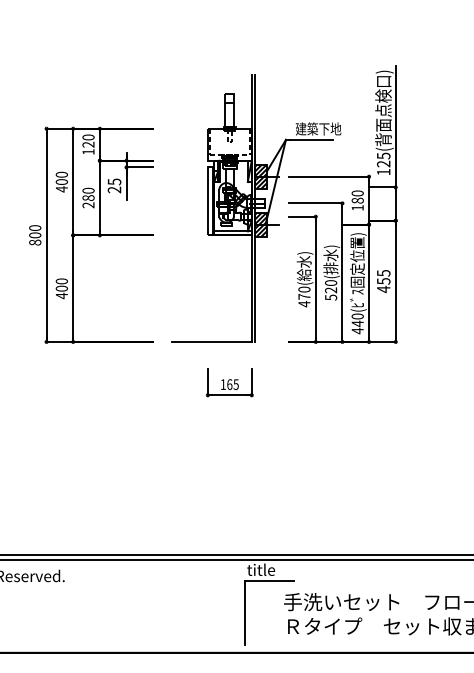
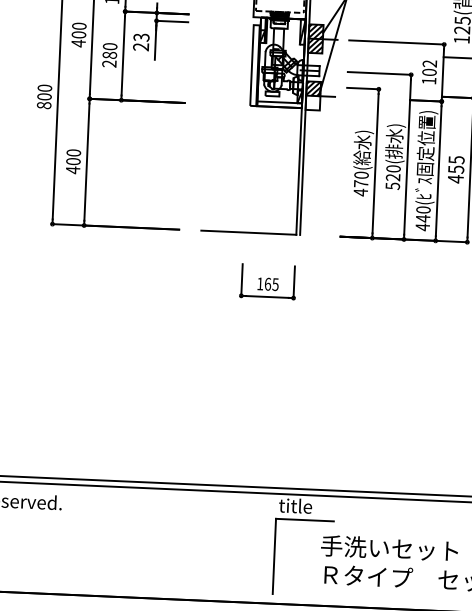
text: (113, 181) -> (140, 36), 25 -> 23
text: (357, 196) -> (429, 67), 180 -> 102
hatch: (260, 230) -> (312, 102), removed

